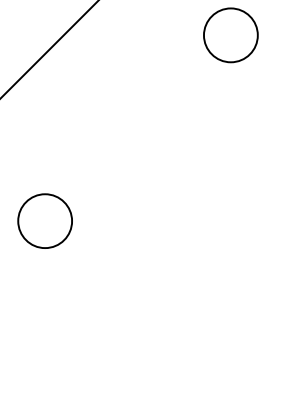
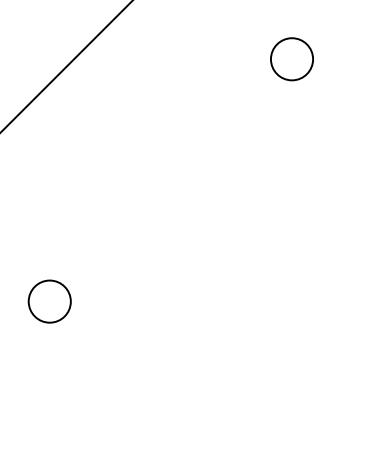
circle: (230, 35) -> (291, 59), size x0.6
circle: (45, 221) -> (50, 302), size x0.6

